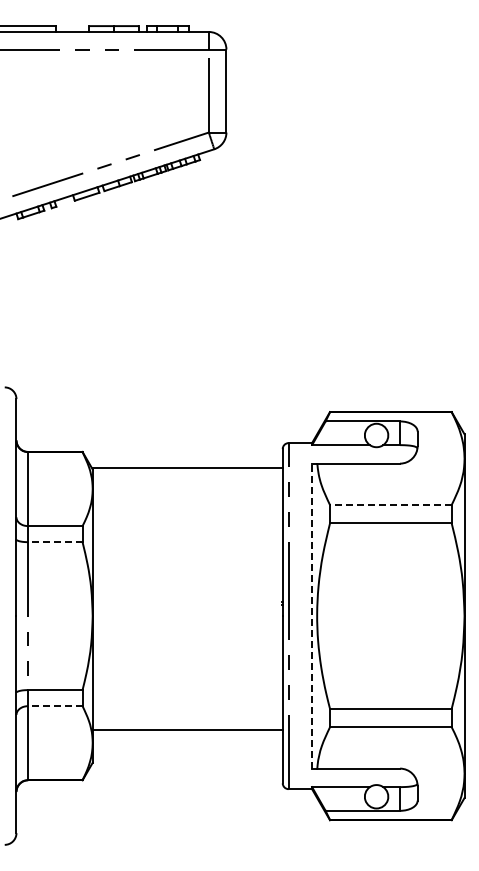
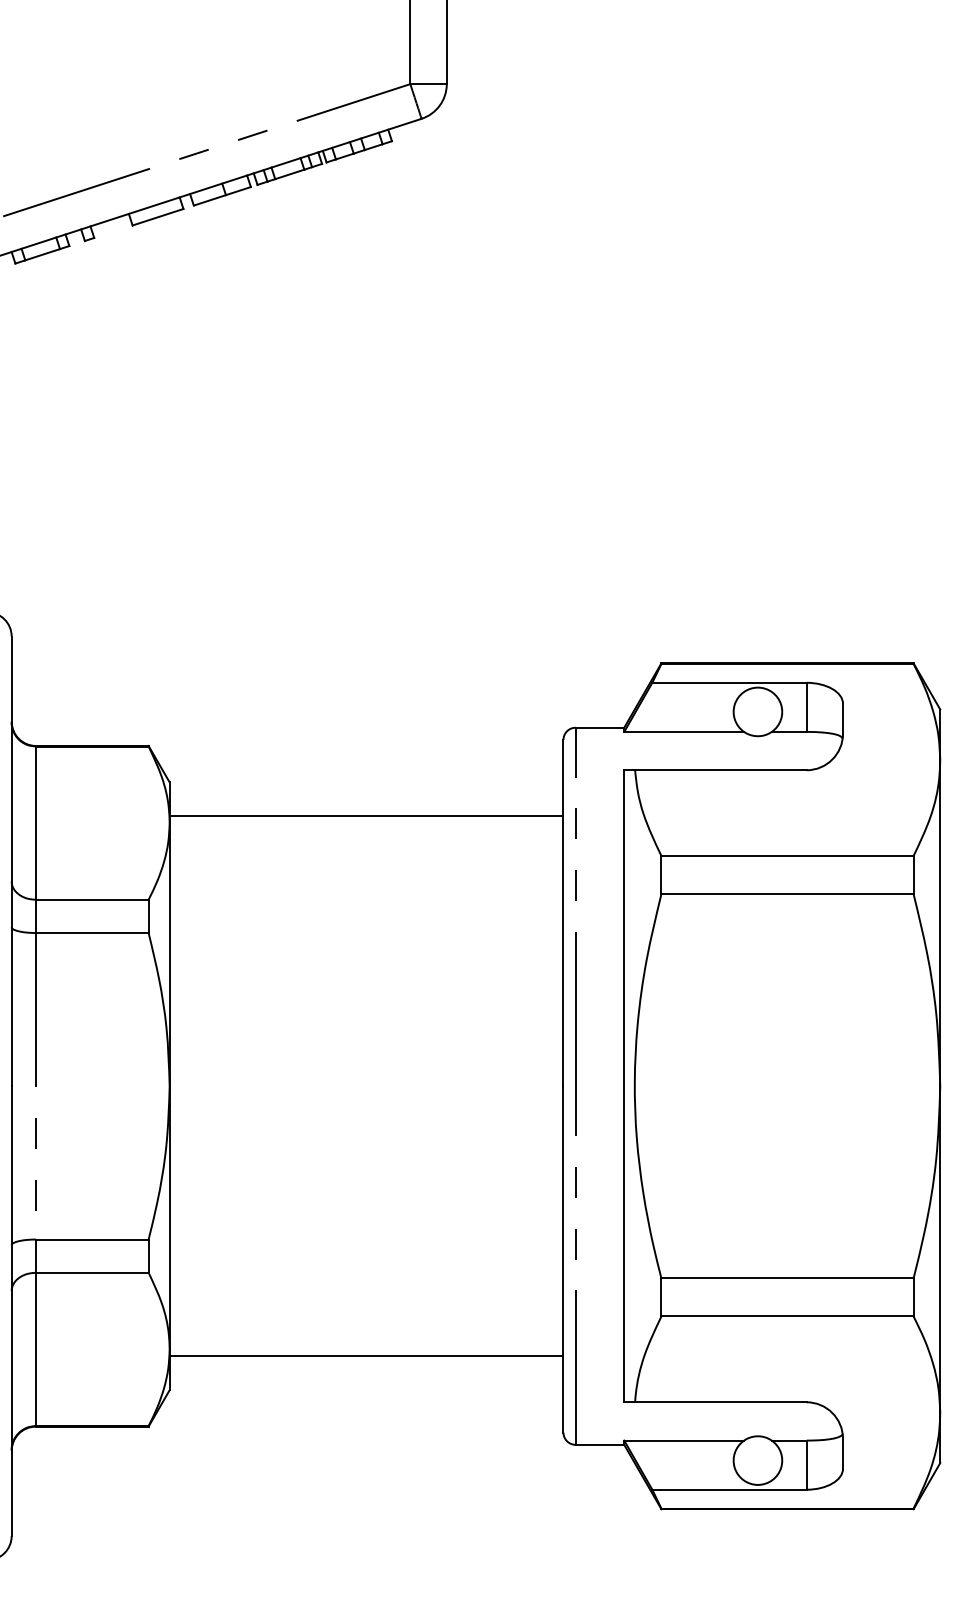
line: (187, 467) -> (366, 815), moved
line: (390, 505) -> (786, 857), dashed -> solid
line: (54, 542) -> (90, 933), dashed -> solid
line: (312, 615) -> (625, 1084), dashed -> solid
line: (54, 706) -> (90, 1273), dashed -> solid
line: (187, 730) -> (366, 1356), moved

